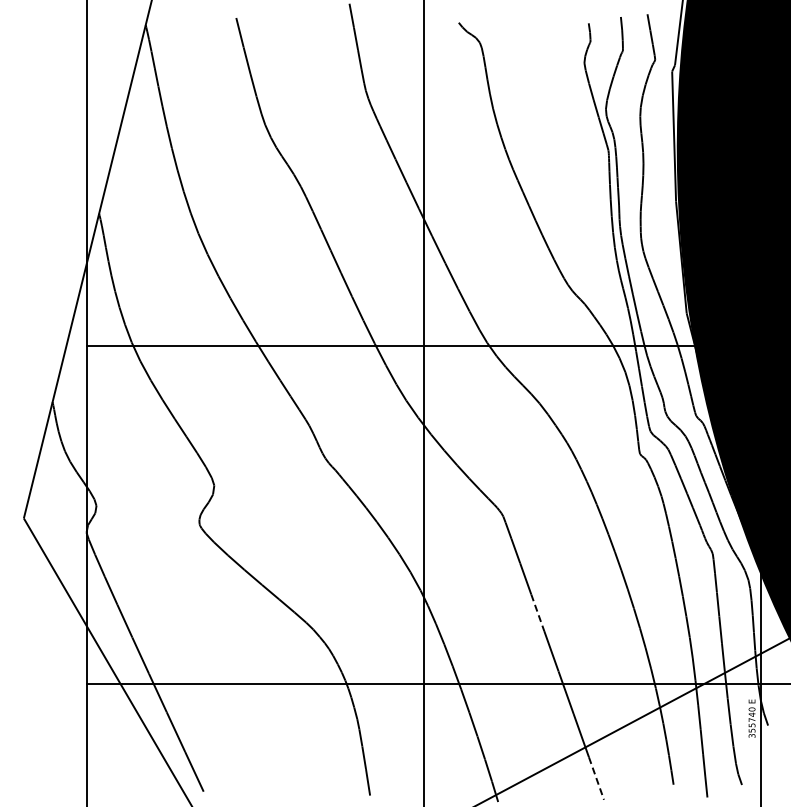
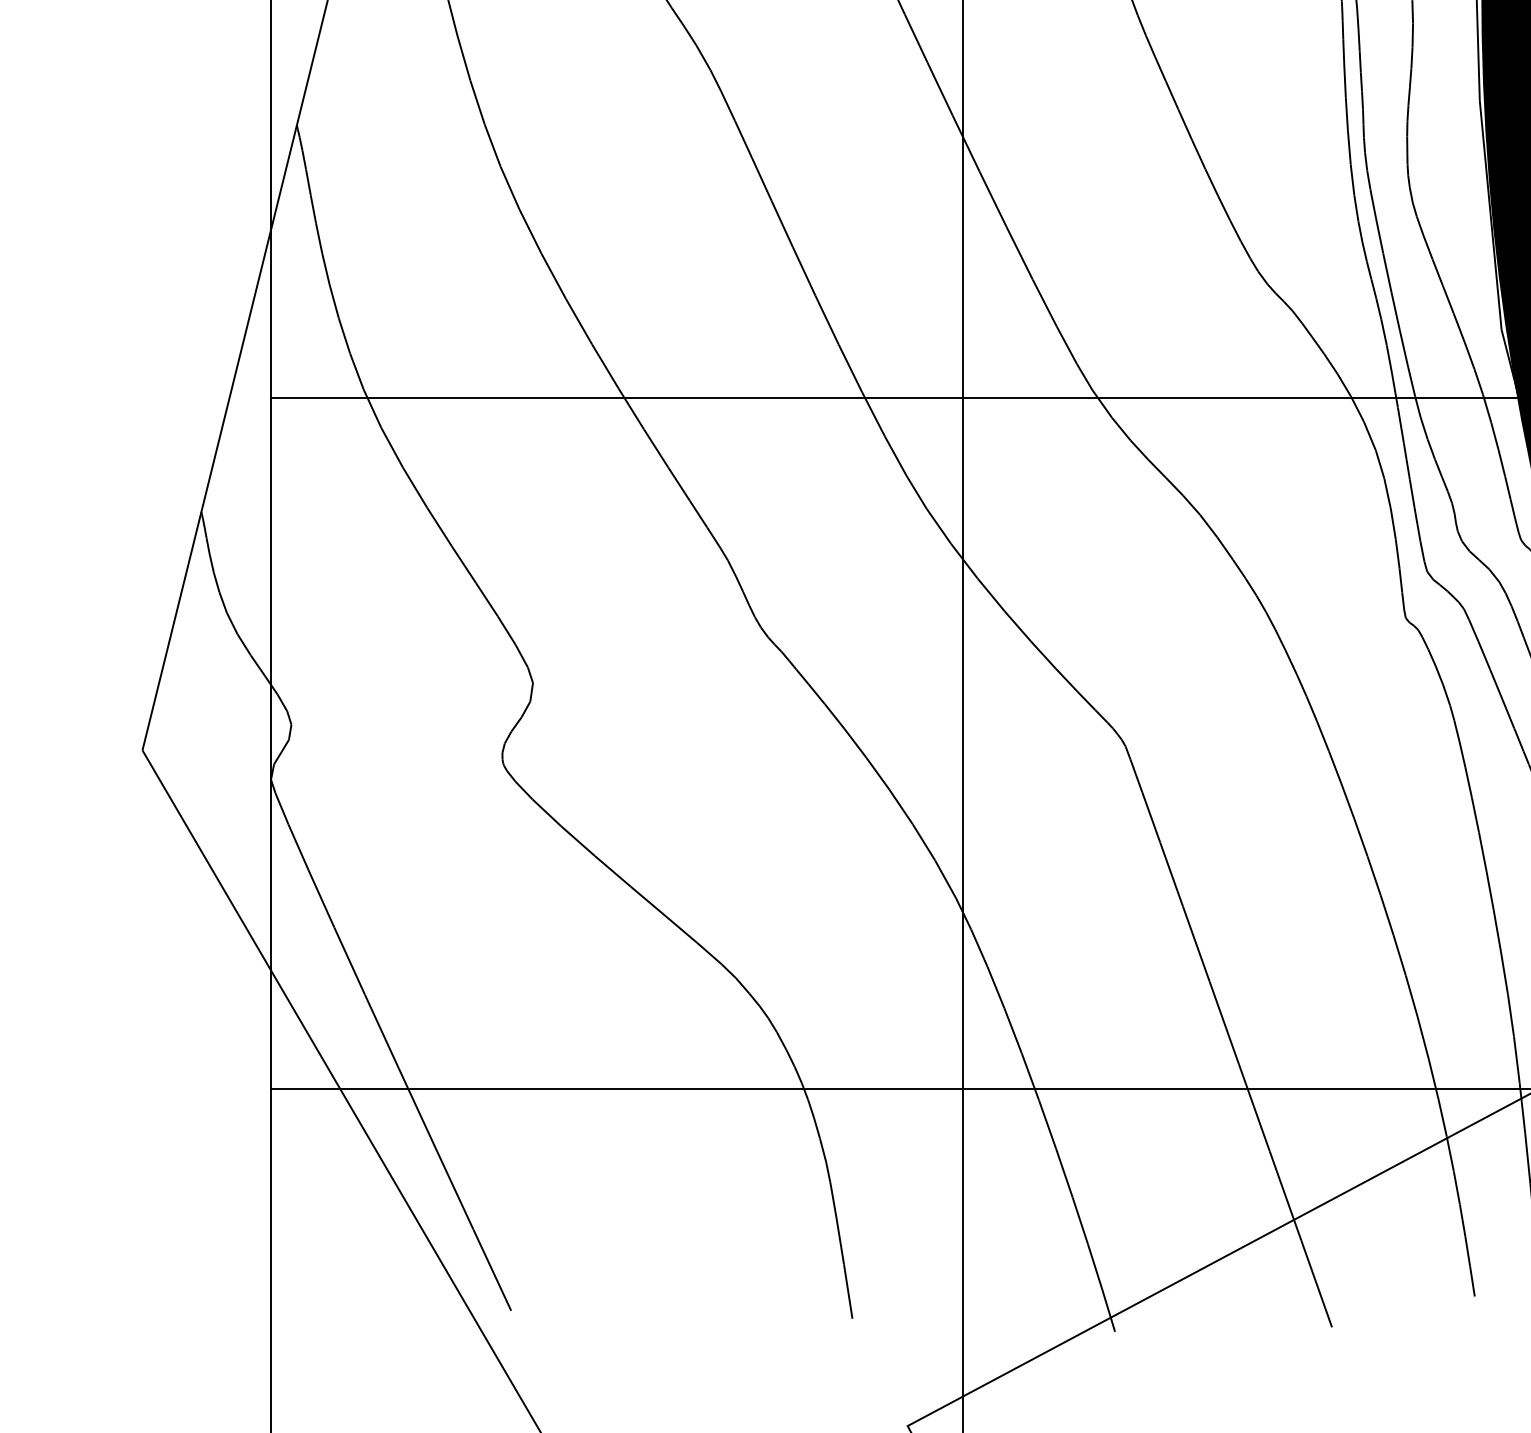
line: (537, 613) -> (1195, 945), dashed -> solid
line: (596, 778) -> (1316, 1283), dashed -> solid

